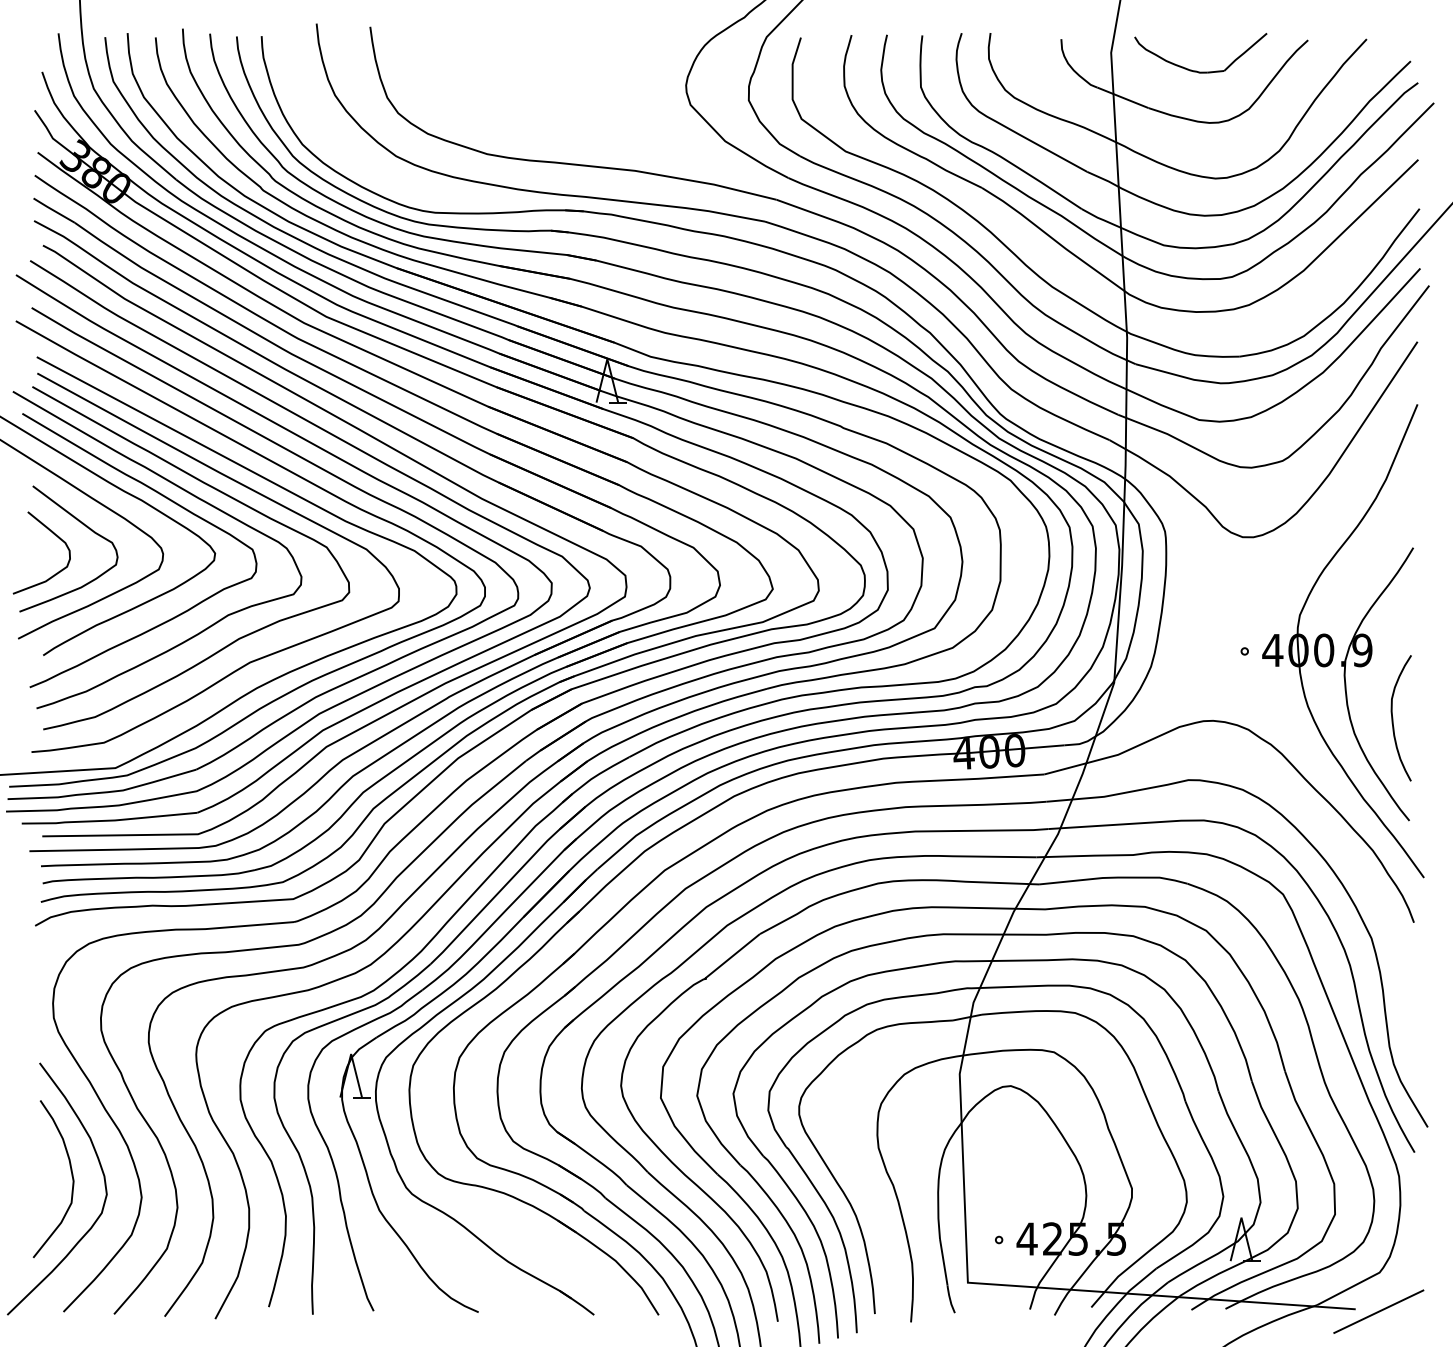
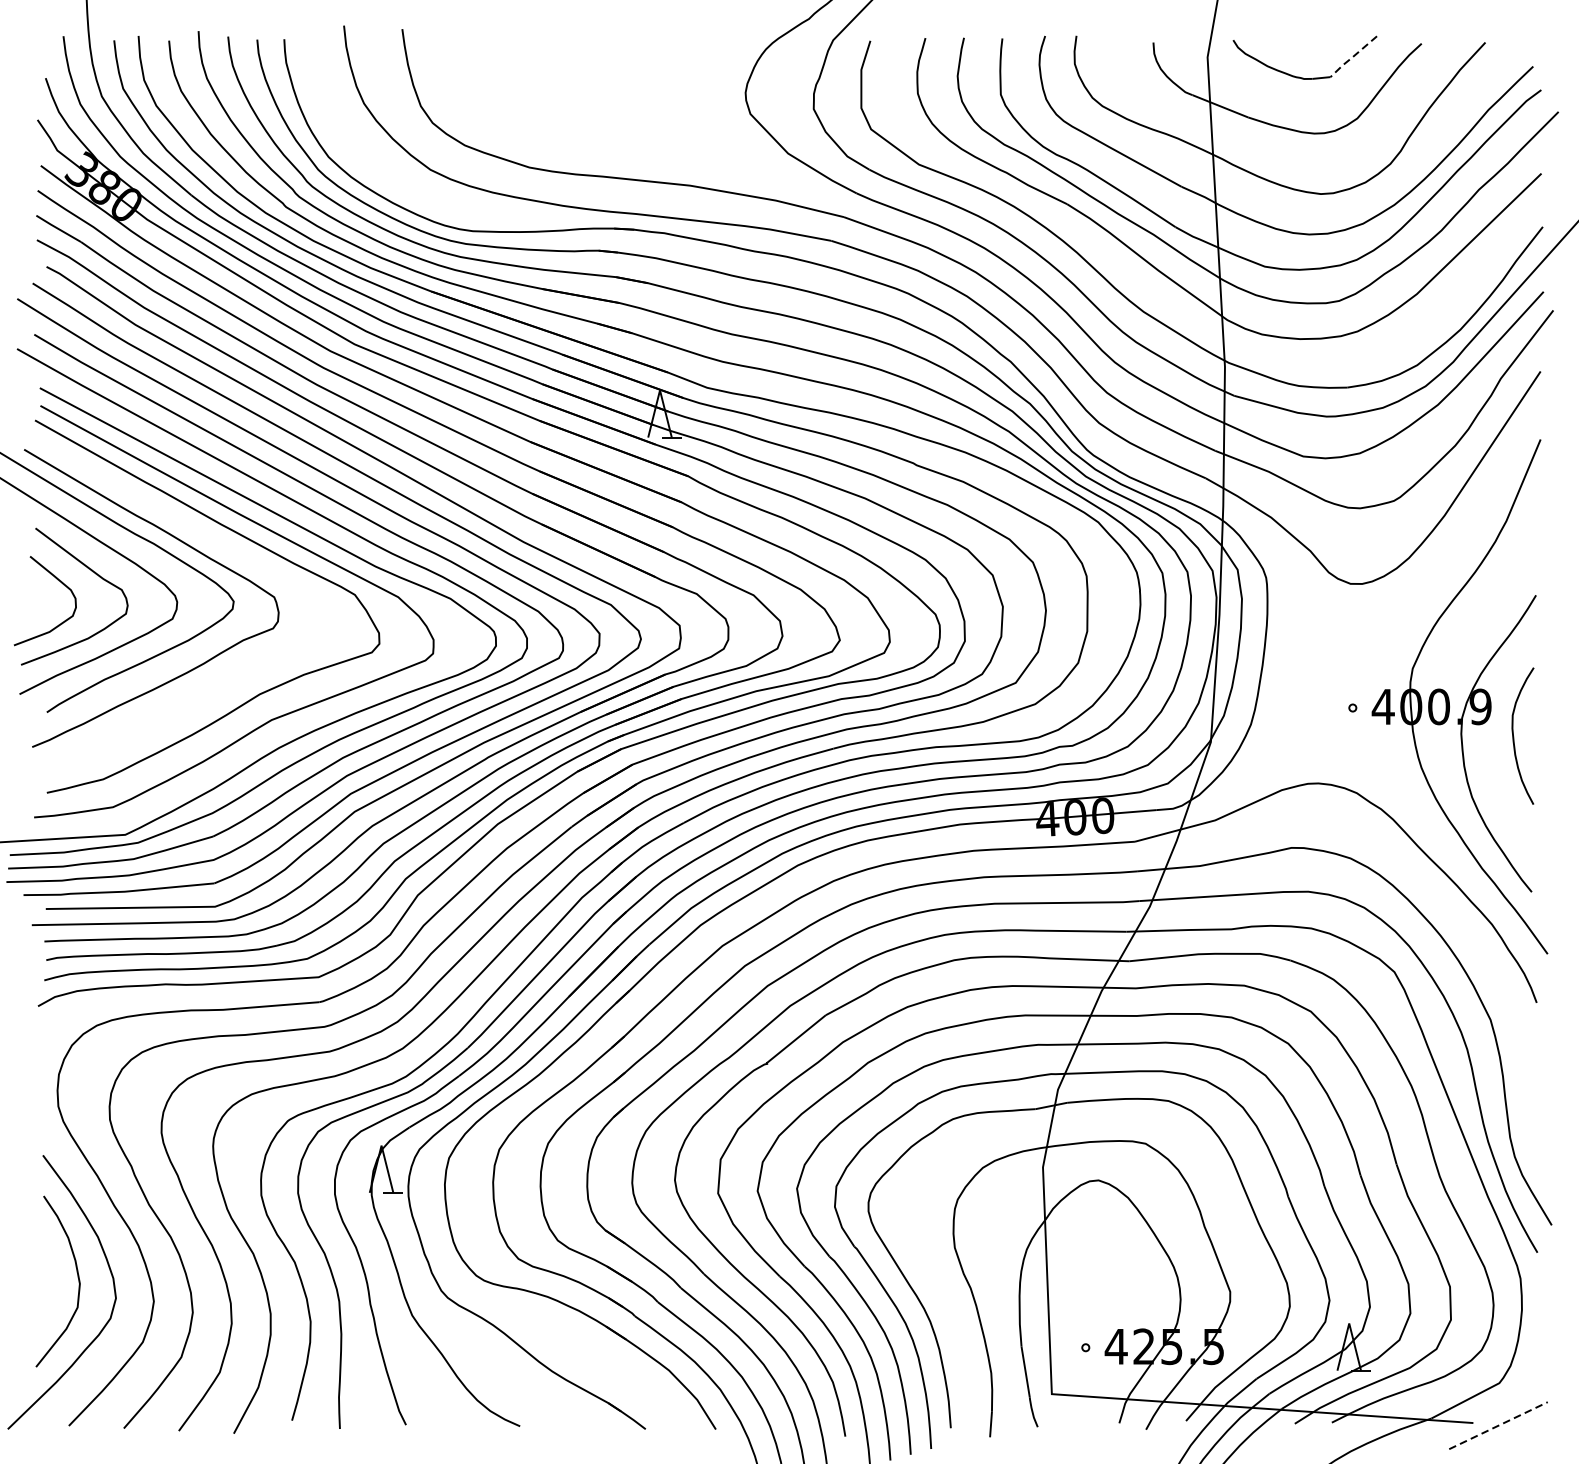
line: (1244, 52) -> (1352, 57), solid -> dashed
curve: (191, 495) -> (208, 538), removed
curve: (1393, 718) -> (1514, 736), moved
line: (1379, 1311) -> (1499, 1425), solid -> dashed

